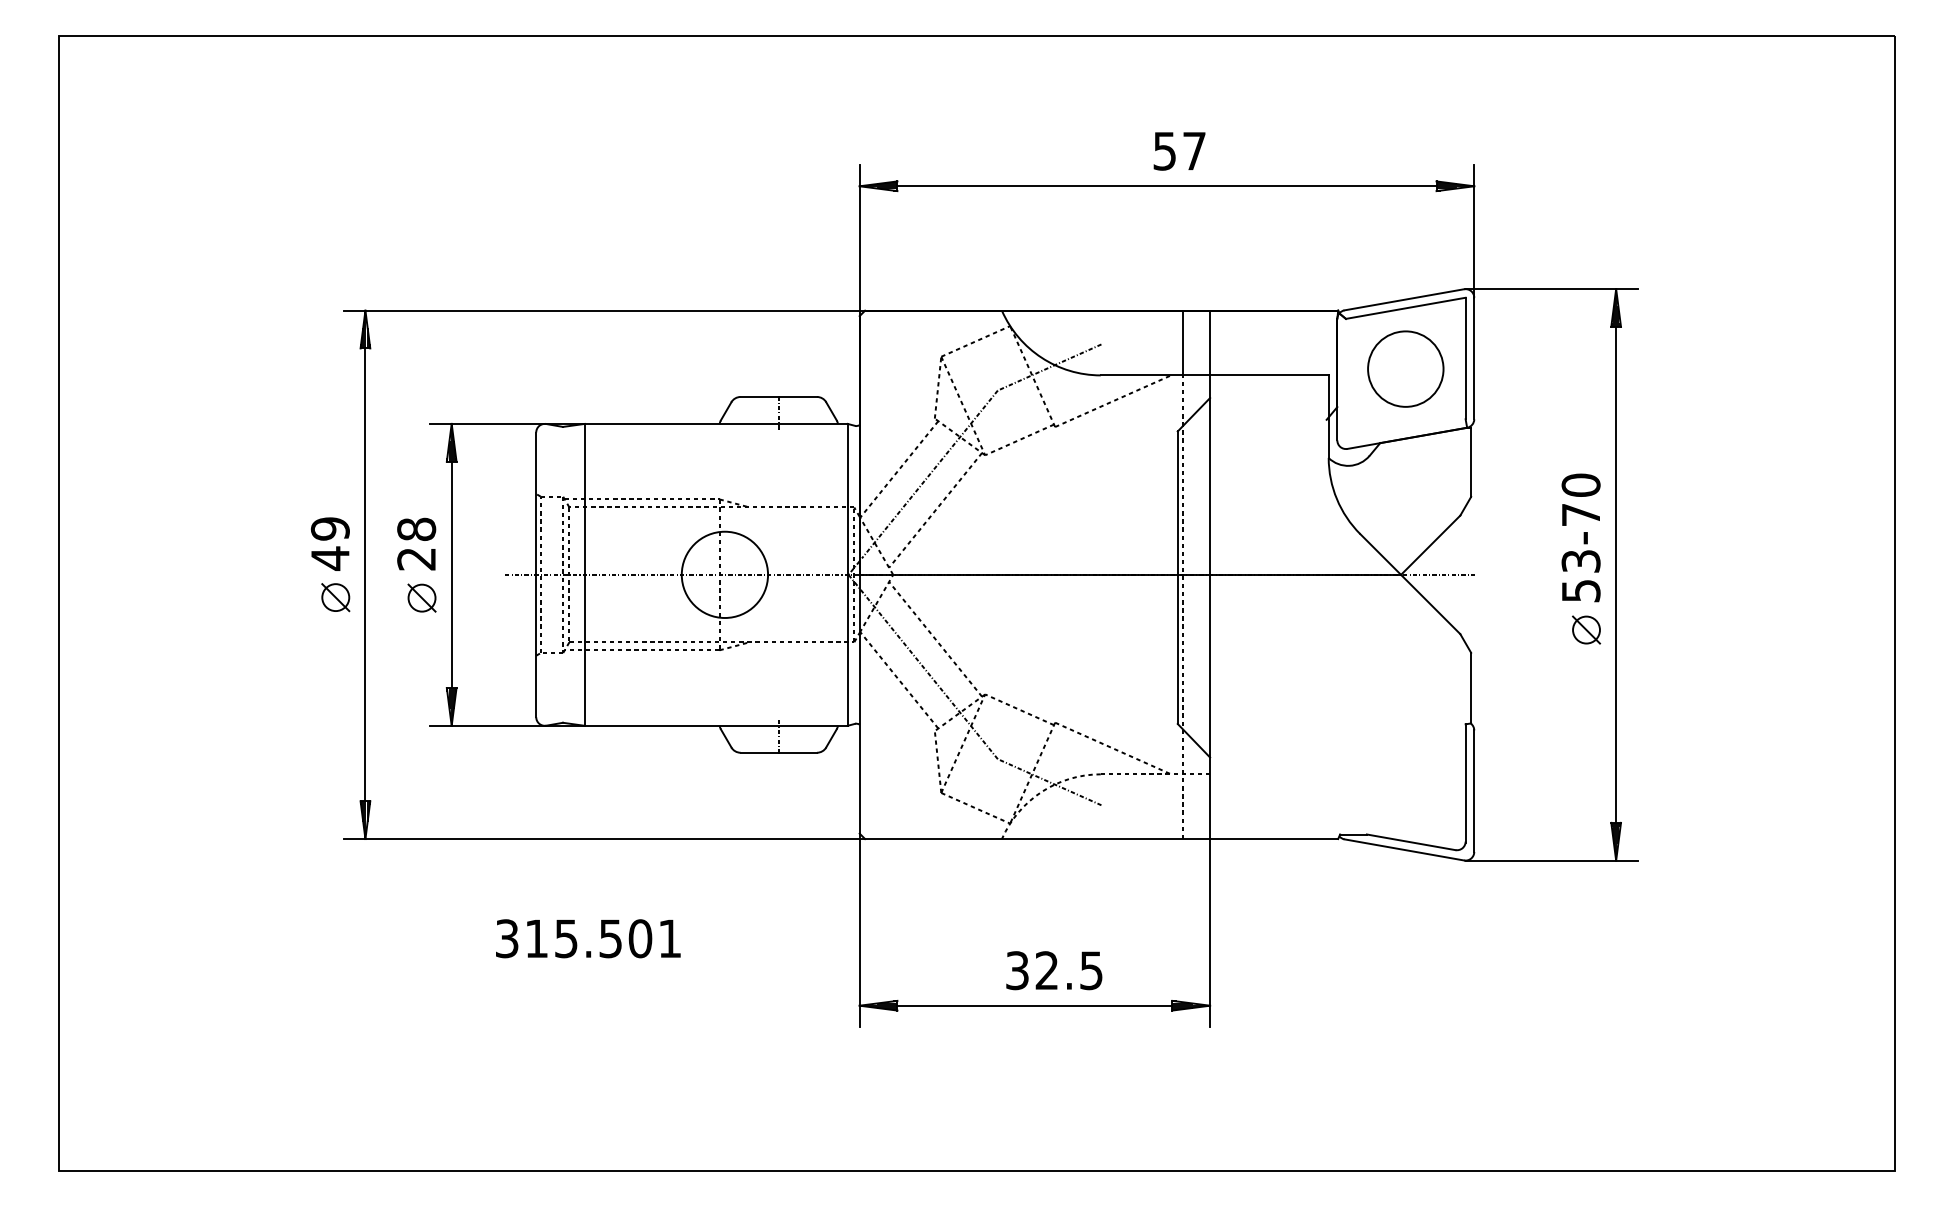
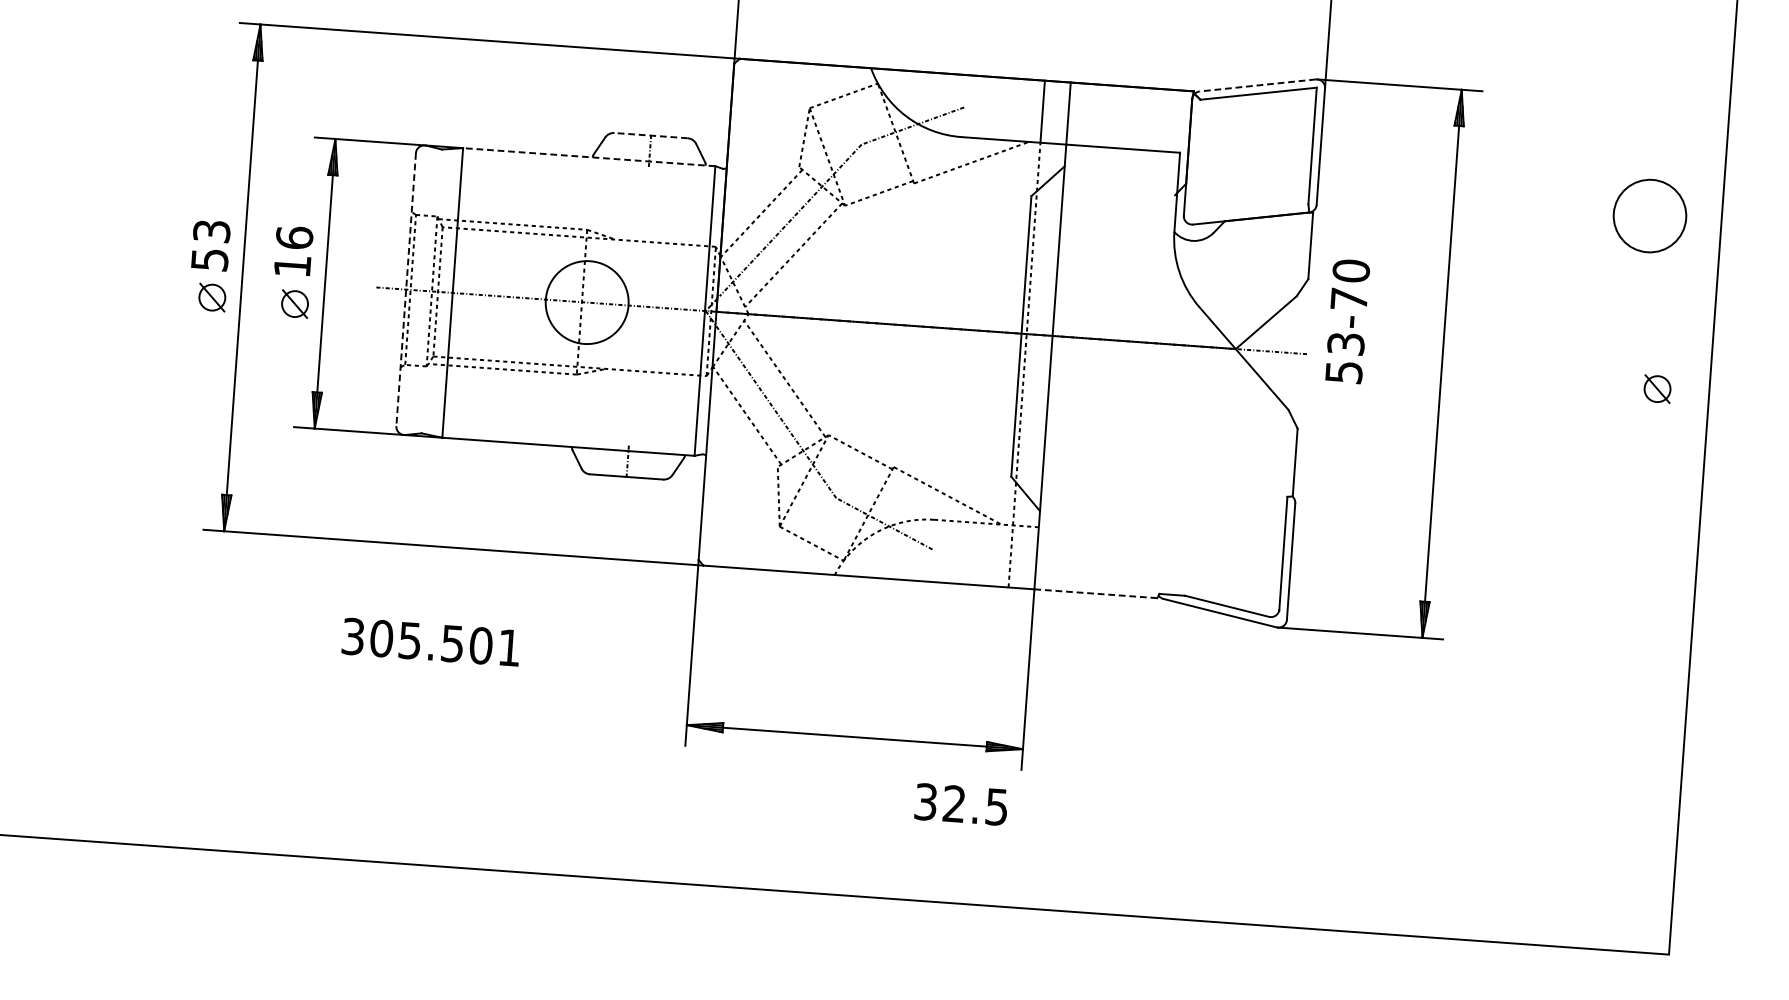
line: (1404, 299) -> (1257, 85), solid -> dashed
circle: (1405, 368) -> (1649, 215), moved
line: (778, 396) -> (650, 135), solid -> dashed
line: (715, 423) -> (588, 156), solid -> dashed
text: (1580, 537) -> (1347, 321), moved
text: (330, 543) -> (210, 245), 49 -> 53
text: (416, 543) -> (293, 251), 28 -> 16
line: (536, 575) -> (406, 290), solid -> dashed
part: (1586, 629) -> (1657, 388), moved
line: (1274, 839) -> (1096, 594), solid -> dashed
text: (536, 938) -> (381, 638), 315.501 -> 305.501
text: (1054, 970) -> (961, 804), moved

